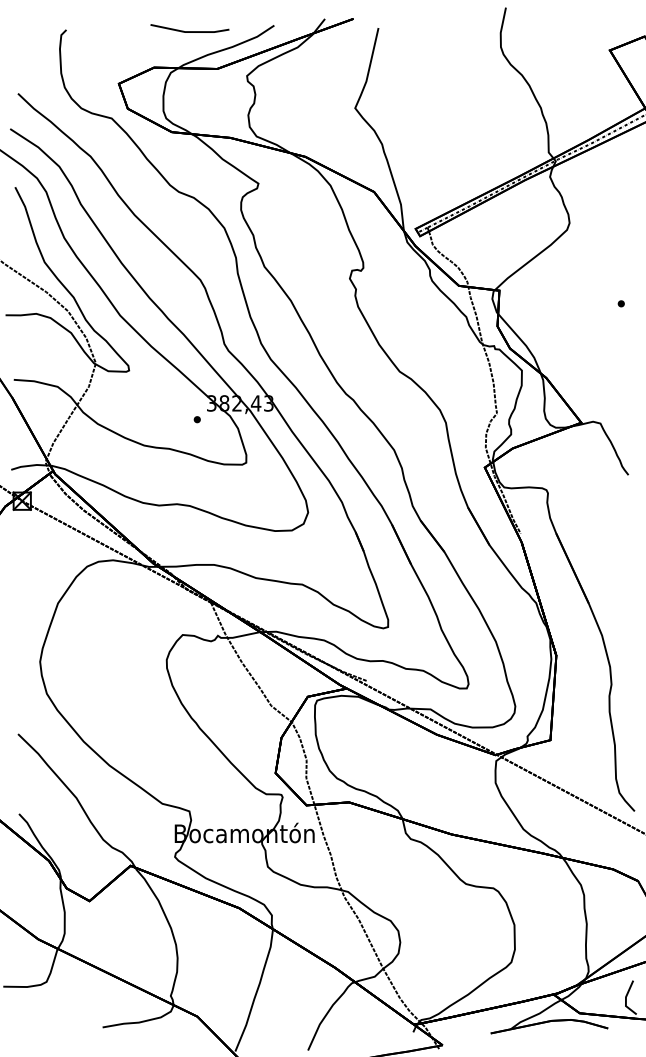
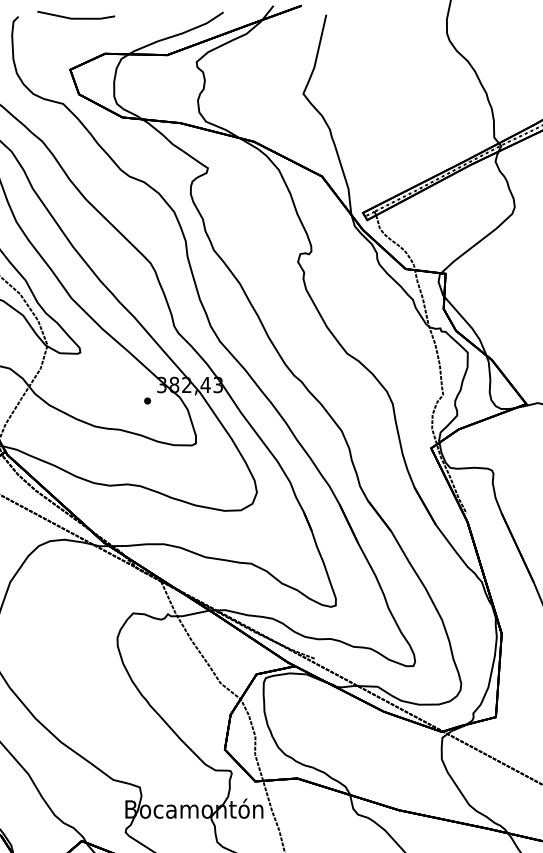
line: (189, 31) -> (75, 18), moved

